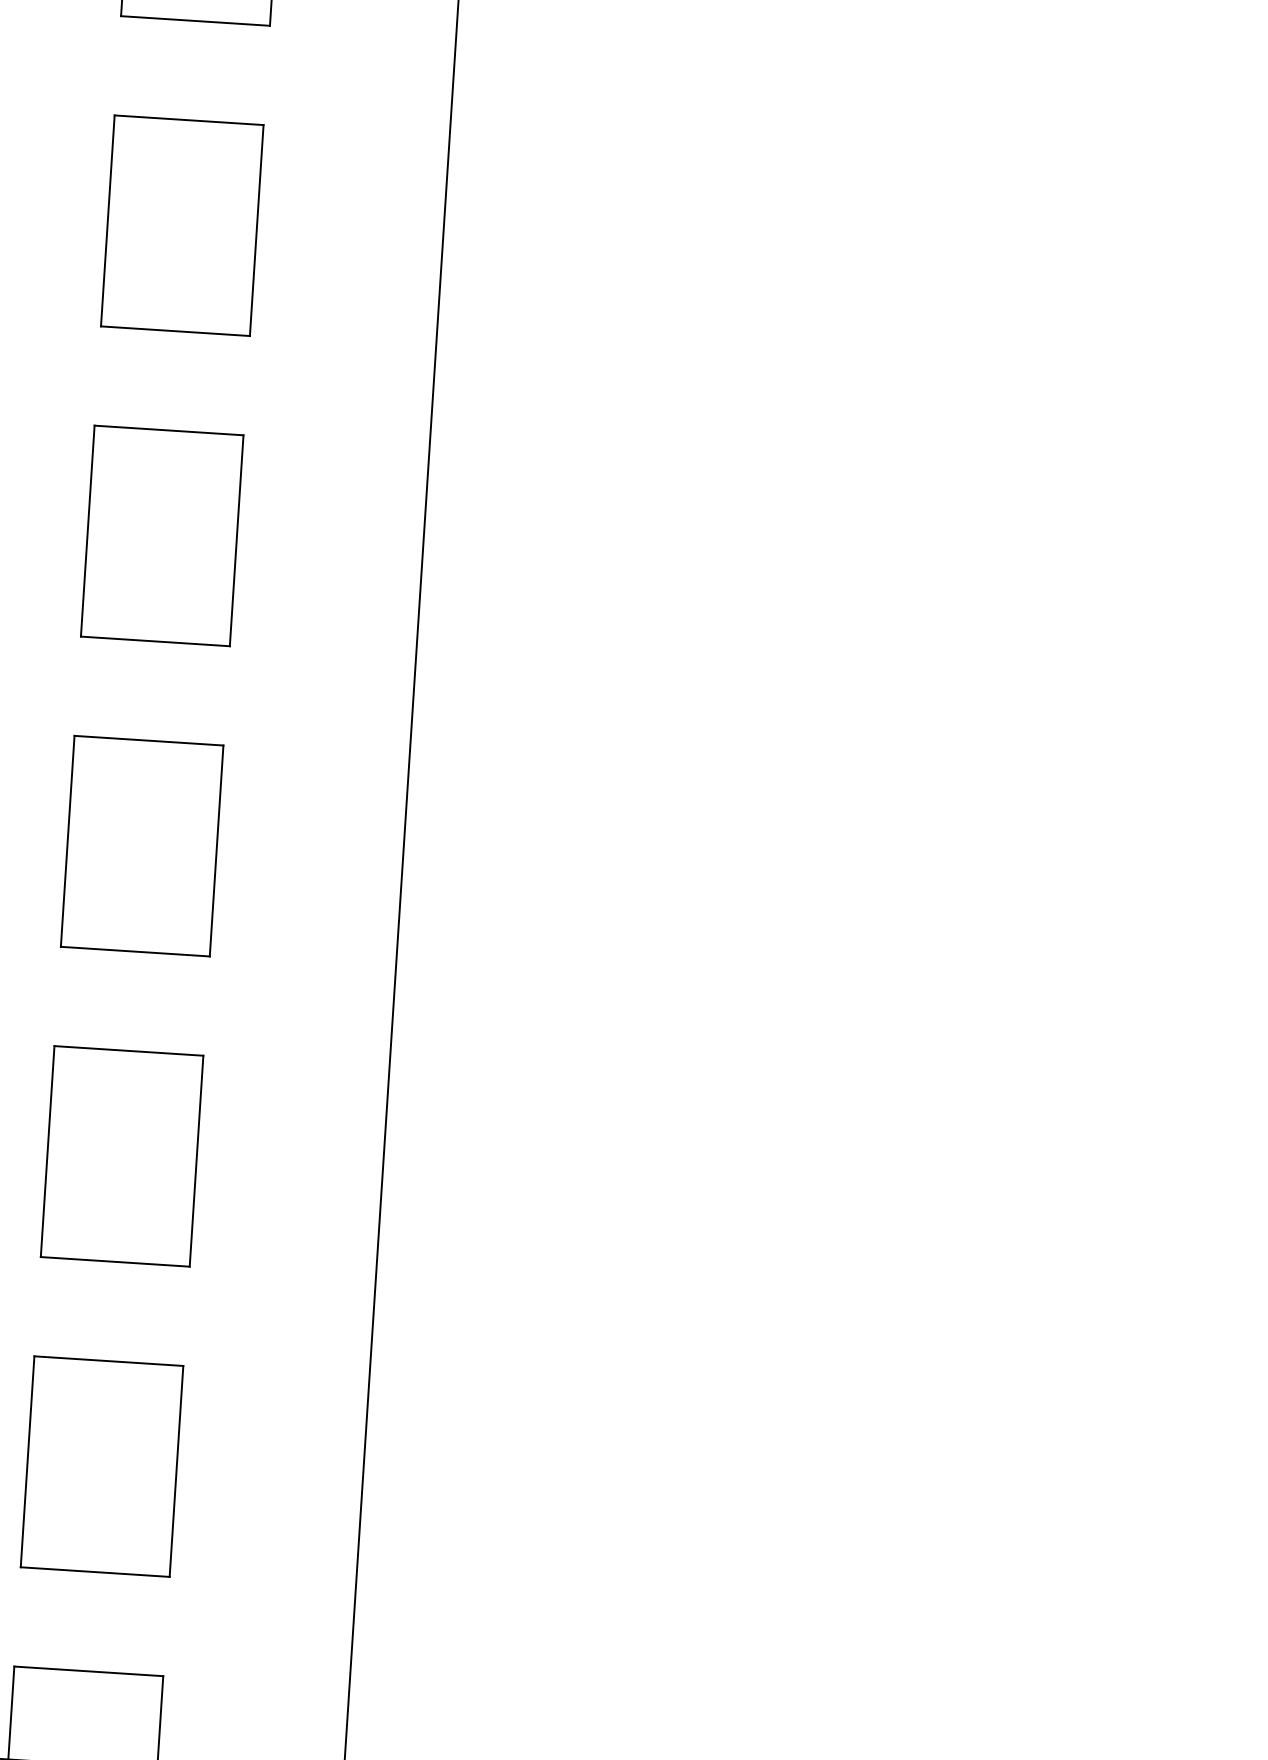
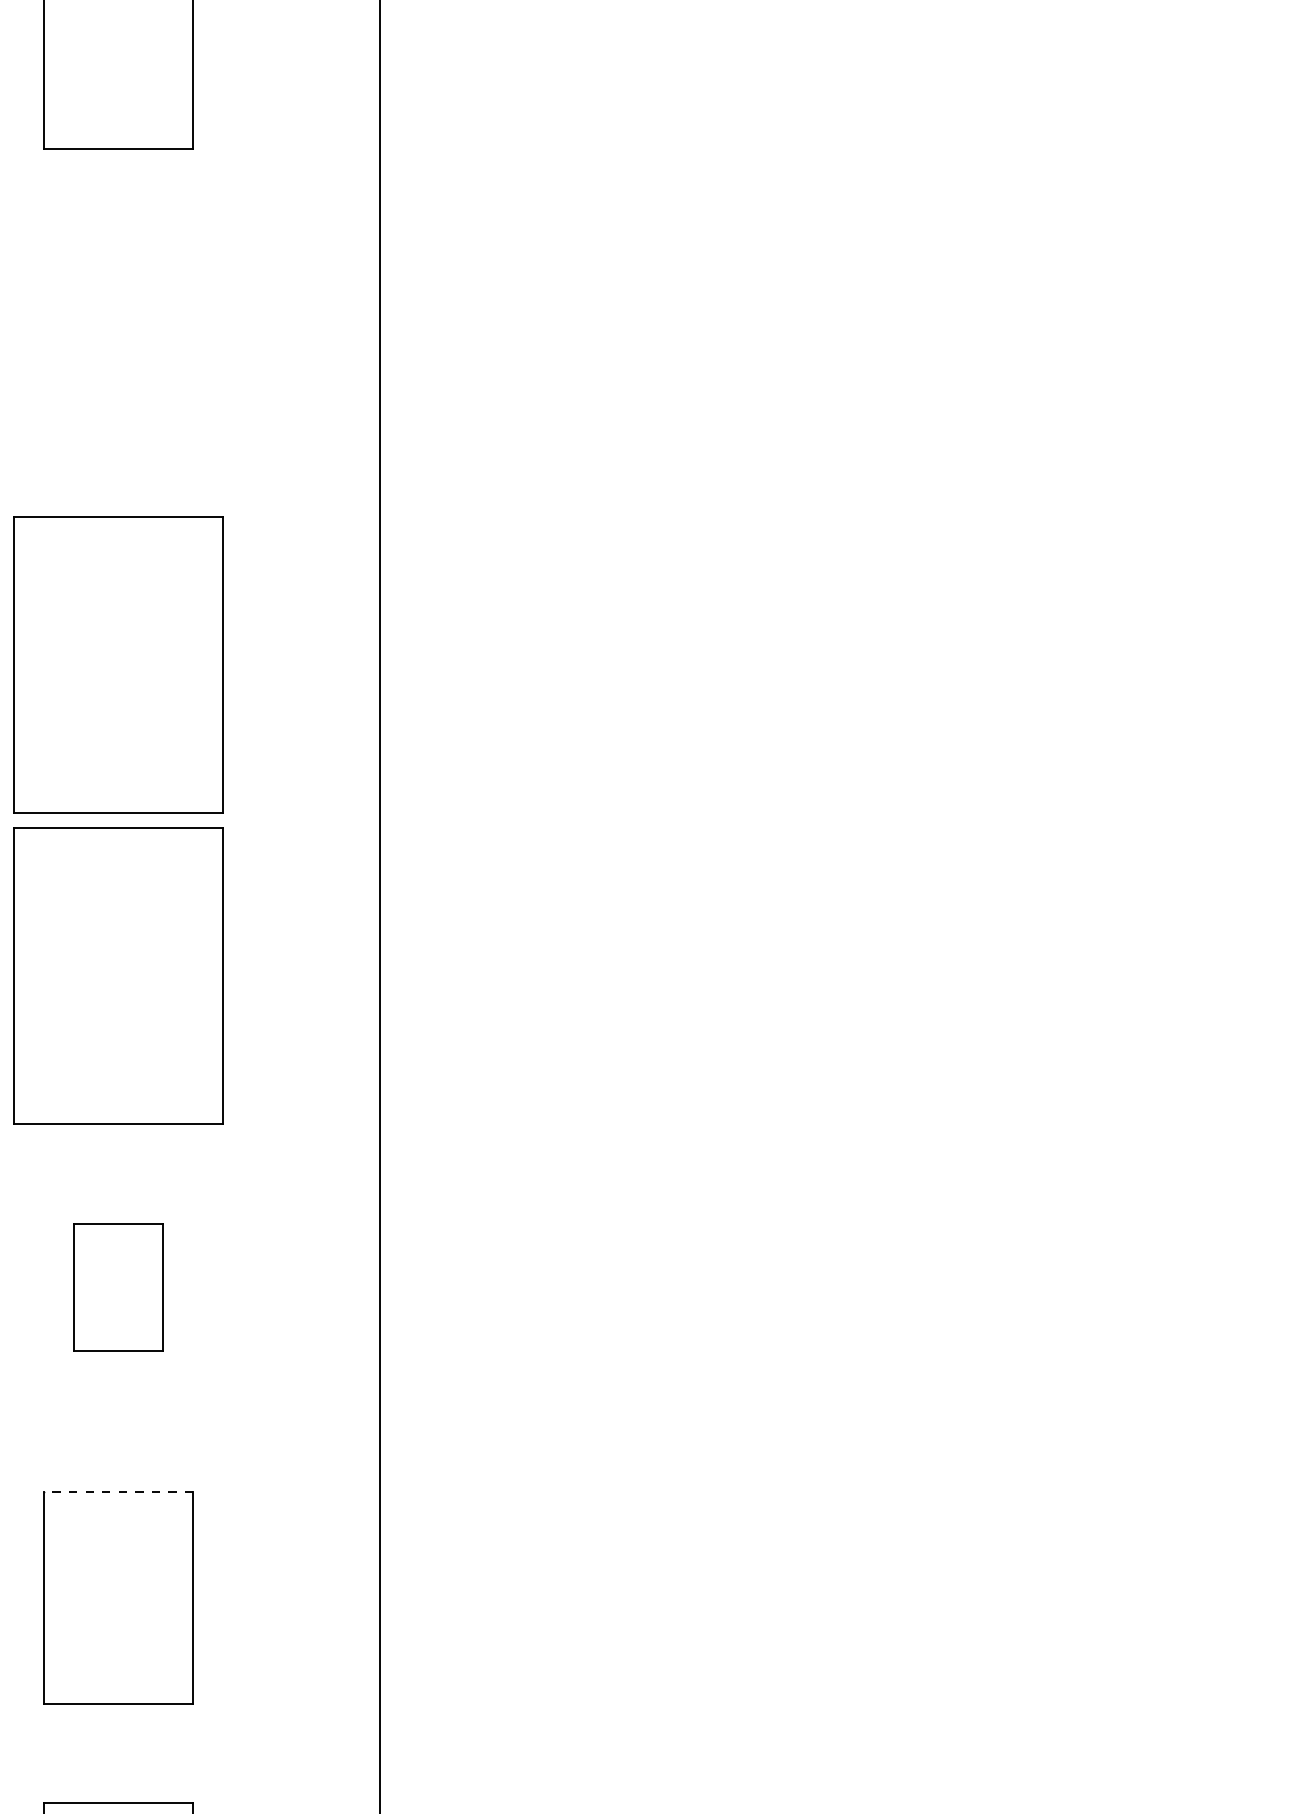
part: (182, 225) -> (118, 354), removed
part: (162, 536) -> (118, 665), size x1.4
part: (141, 846) -> (118, 976), size x1.4
part: (121, 1155) -> (118, 1286), size x0.6
line: (108, 1361) -> (118, 1492), solid -> dashed

